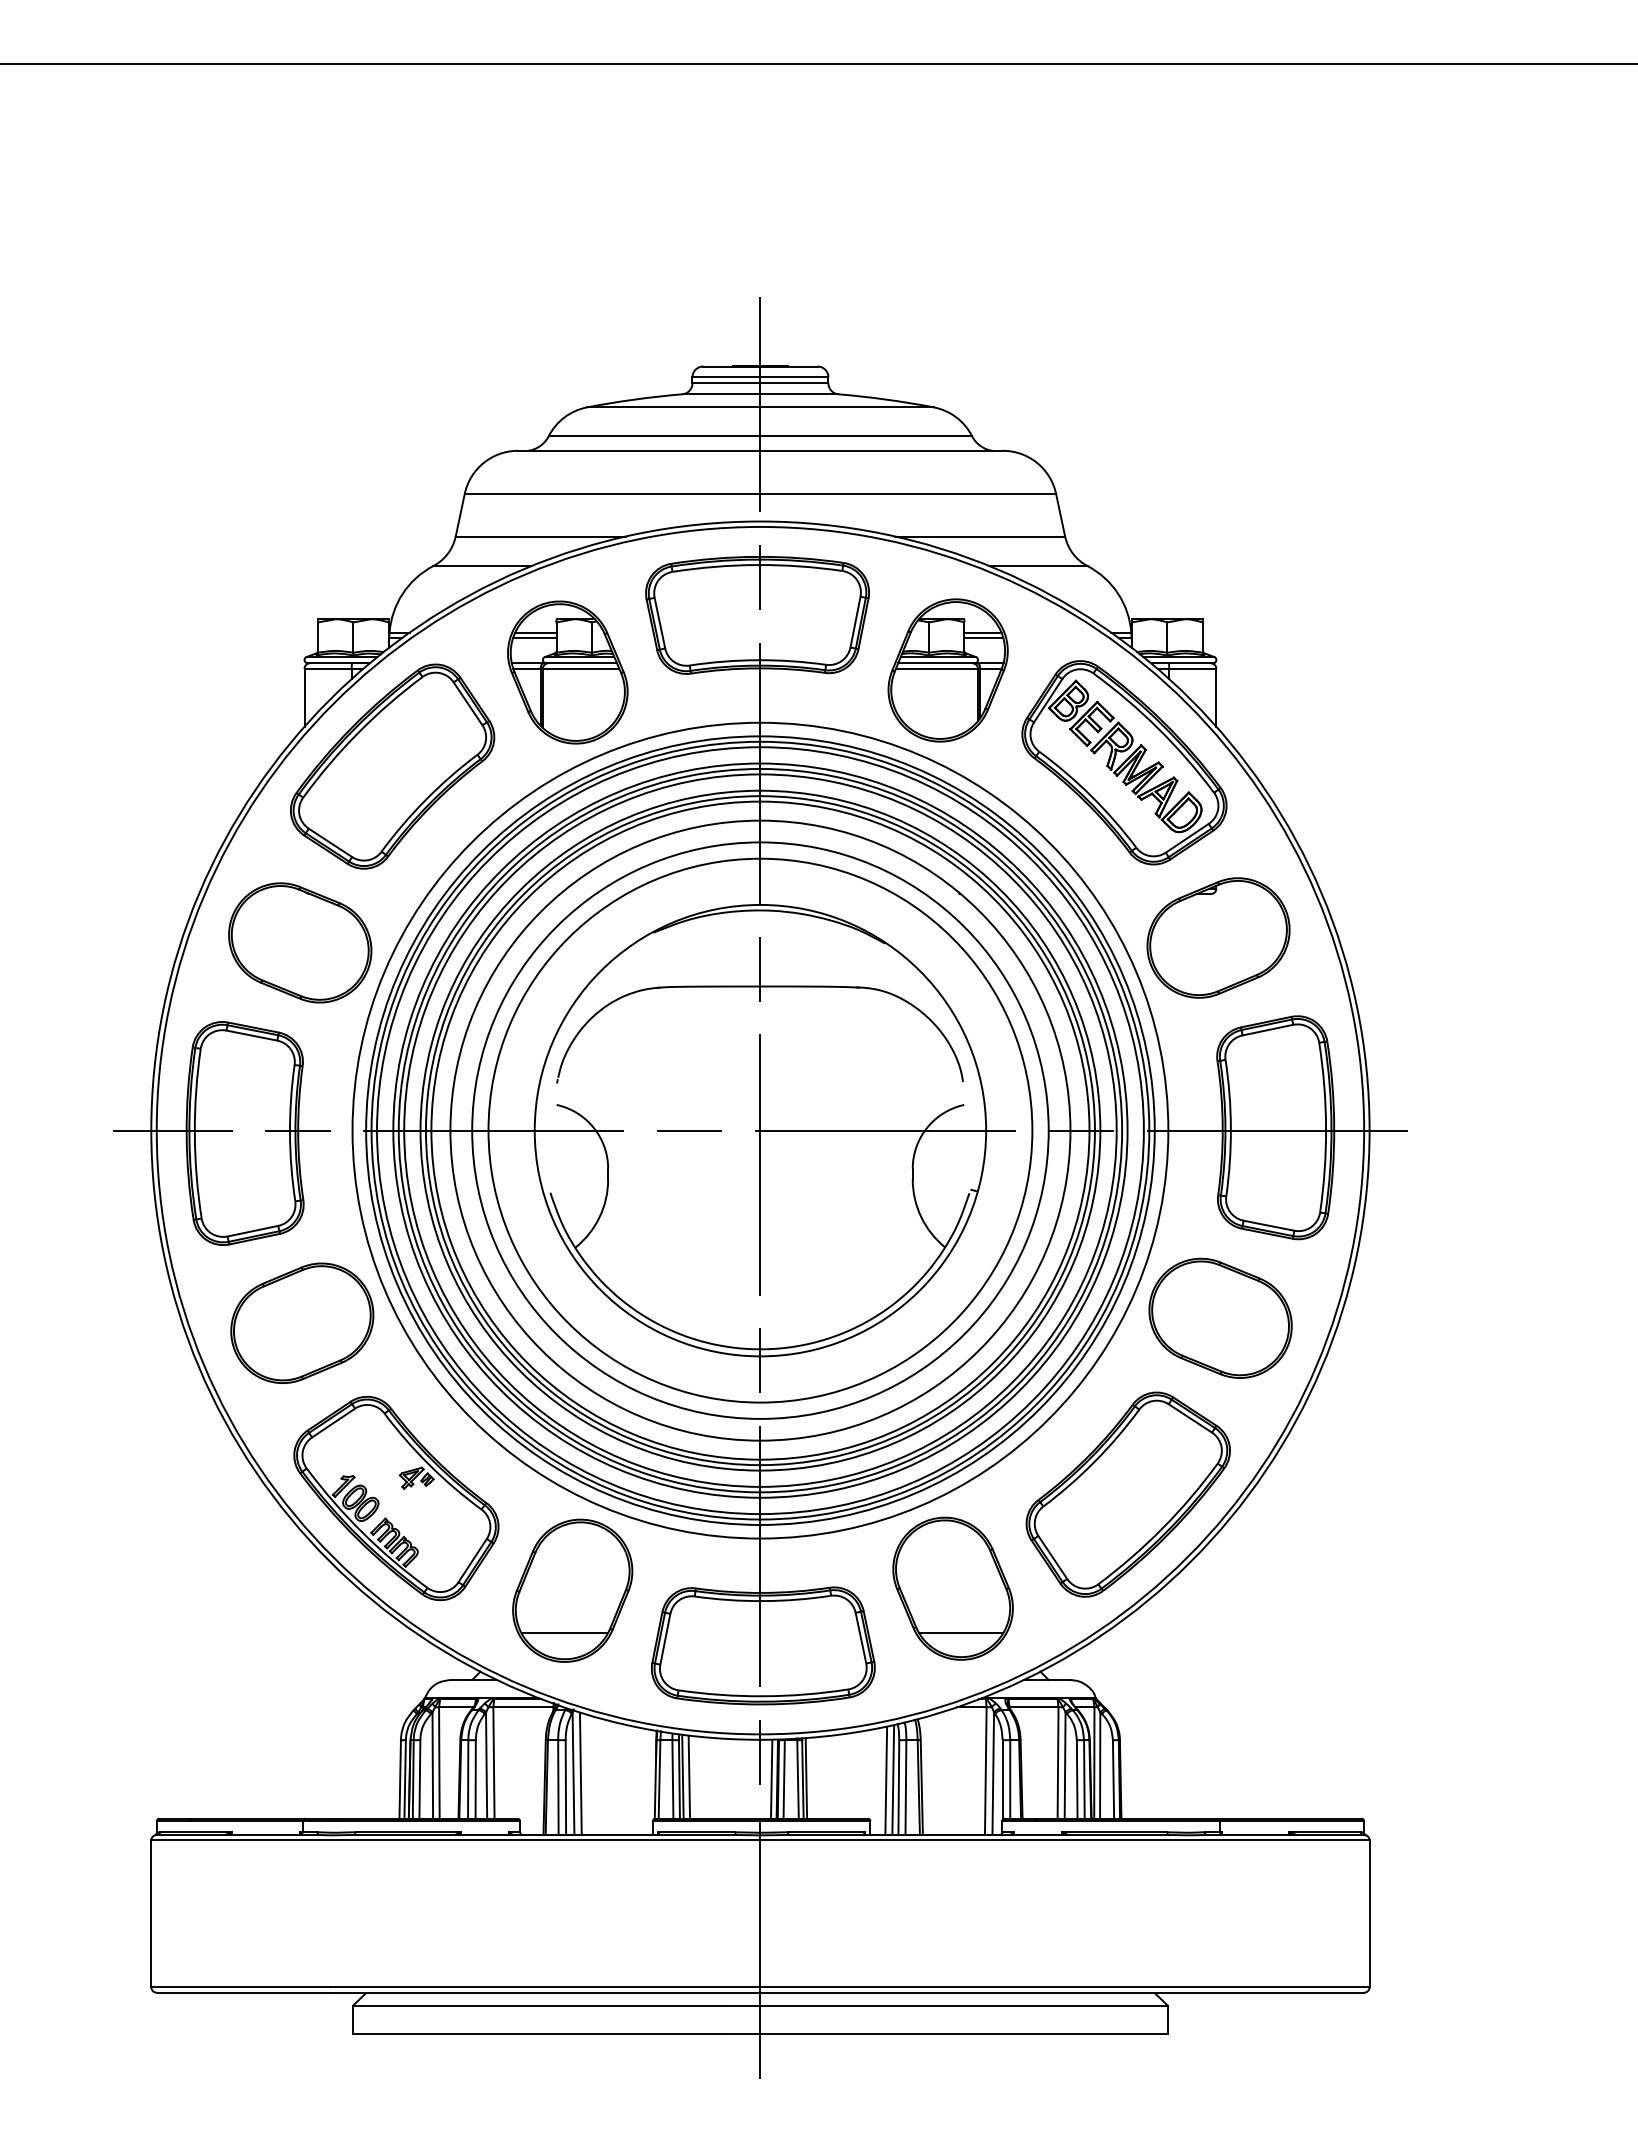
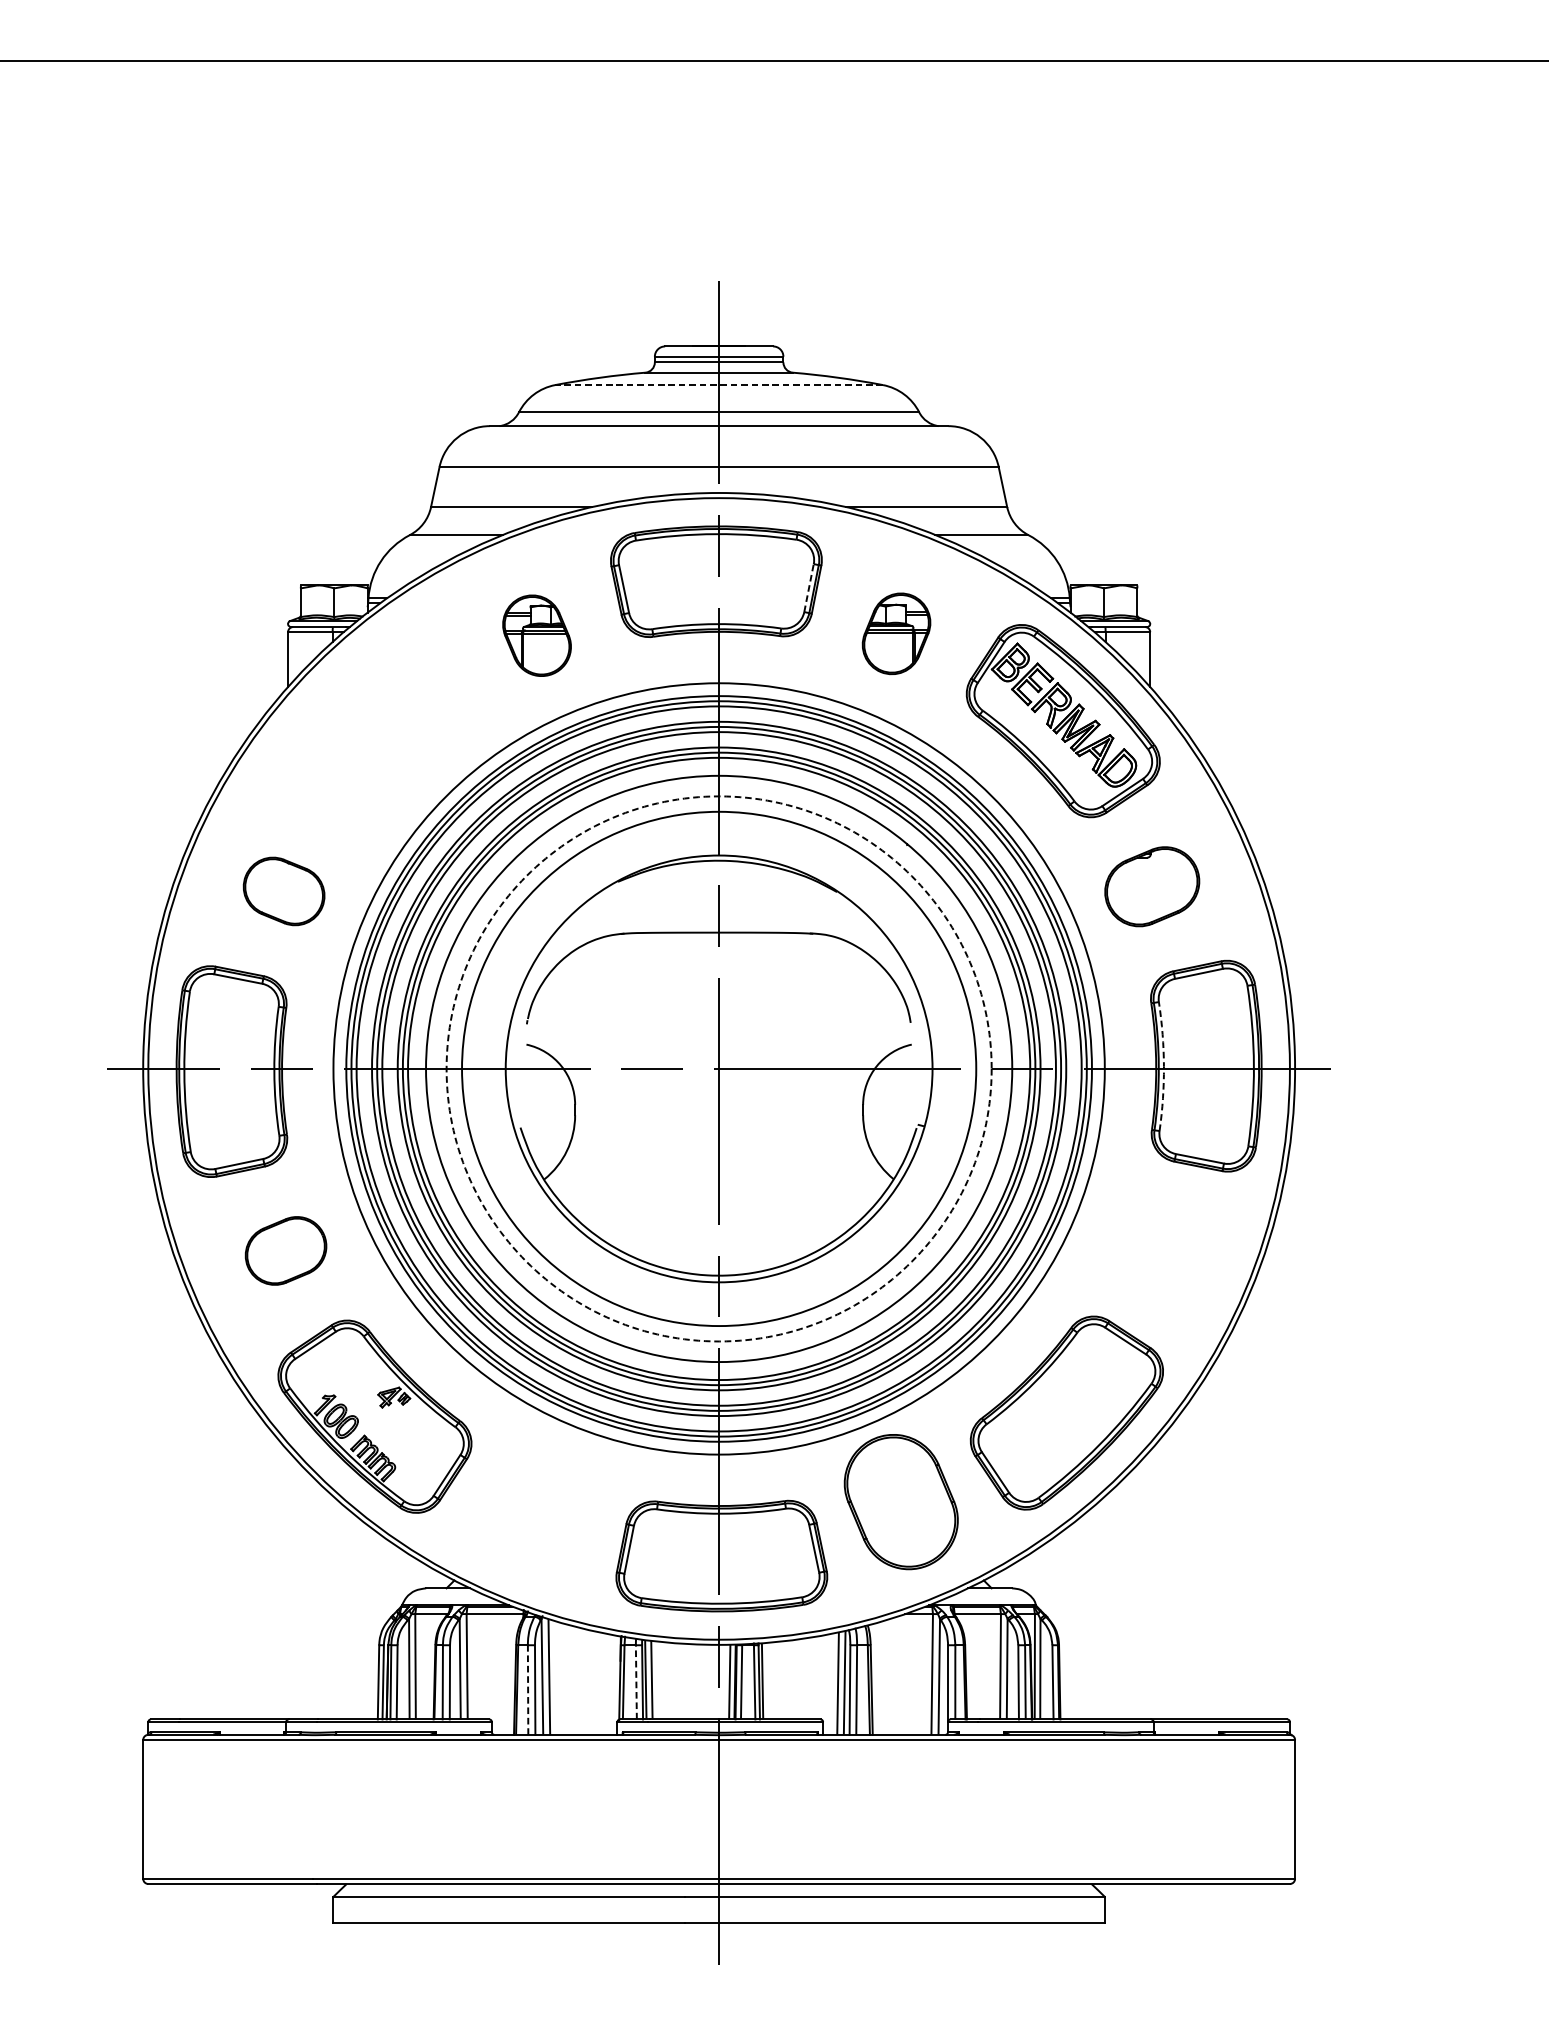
line: (759, 407) -> (718, 385), solid -> dashed
line: (855, 622) -> (809, 588), solid -> dashed
part: (947, 670) -> (895, 633), size x0.6
part: (567, 672) -> (536, 635), size x0.6
part: (392, 766) -> (371, 724), removed
part: (1218, 937) -> (1152, 886), size x0.7
part: (300, 942) -> (284, 891), size x0.6
arc: (1230, 1128) -> (1163, 1066), solid -> dashed
circle: (760, 1130) -> (719, 1068), solid -> dashed
part: (1220, 1317) -> (1154, 1245), removed
part: (302, 1322) -> (286, 1250), size x0.6
part: (572, 1590) -> (541, 1503), removed
line: (961, 1633) -> (909, 1544), removed
line: (672, 1778) -> (635, 1681), solid -> dashed
line: (558, 1787) -> (528, 1689), solid -> dashed

